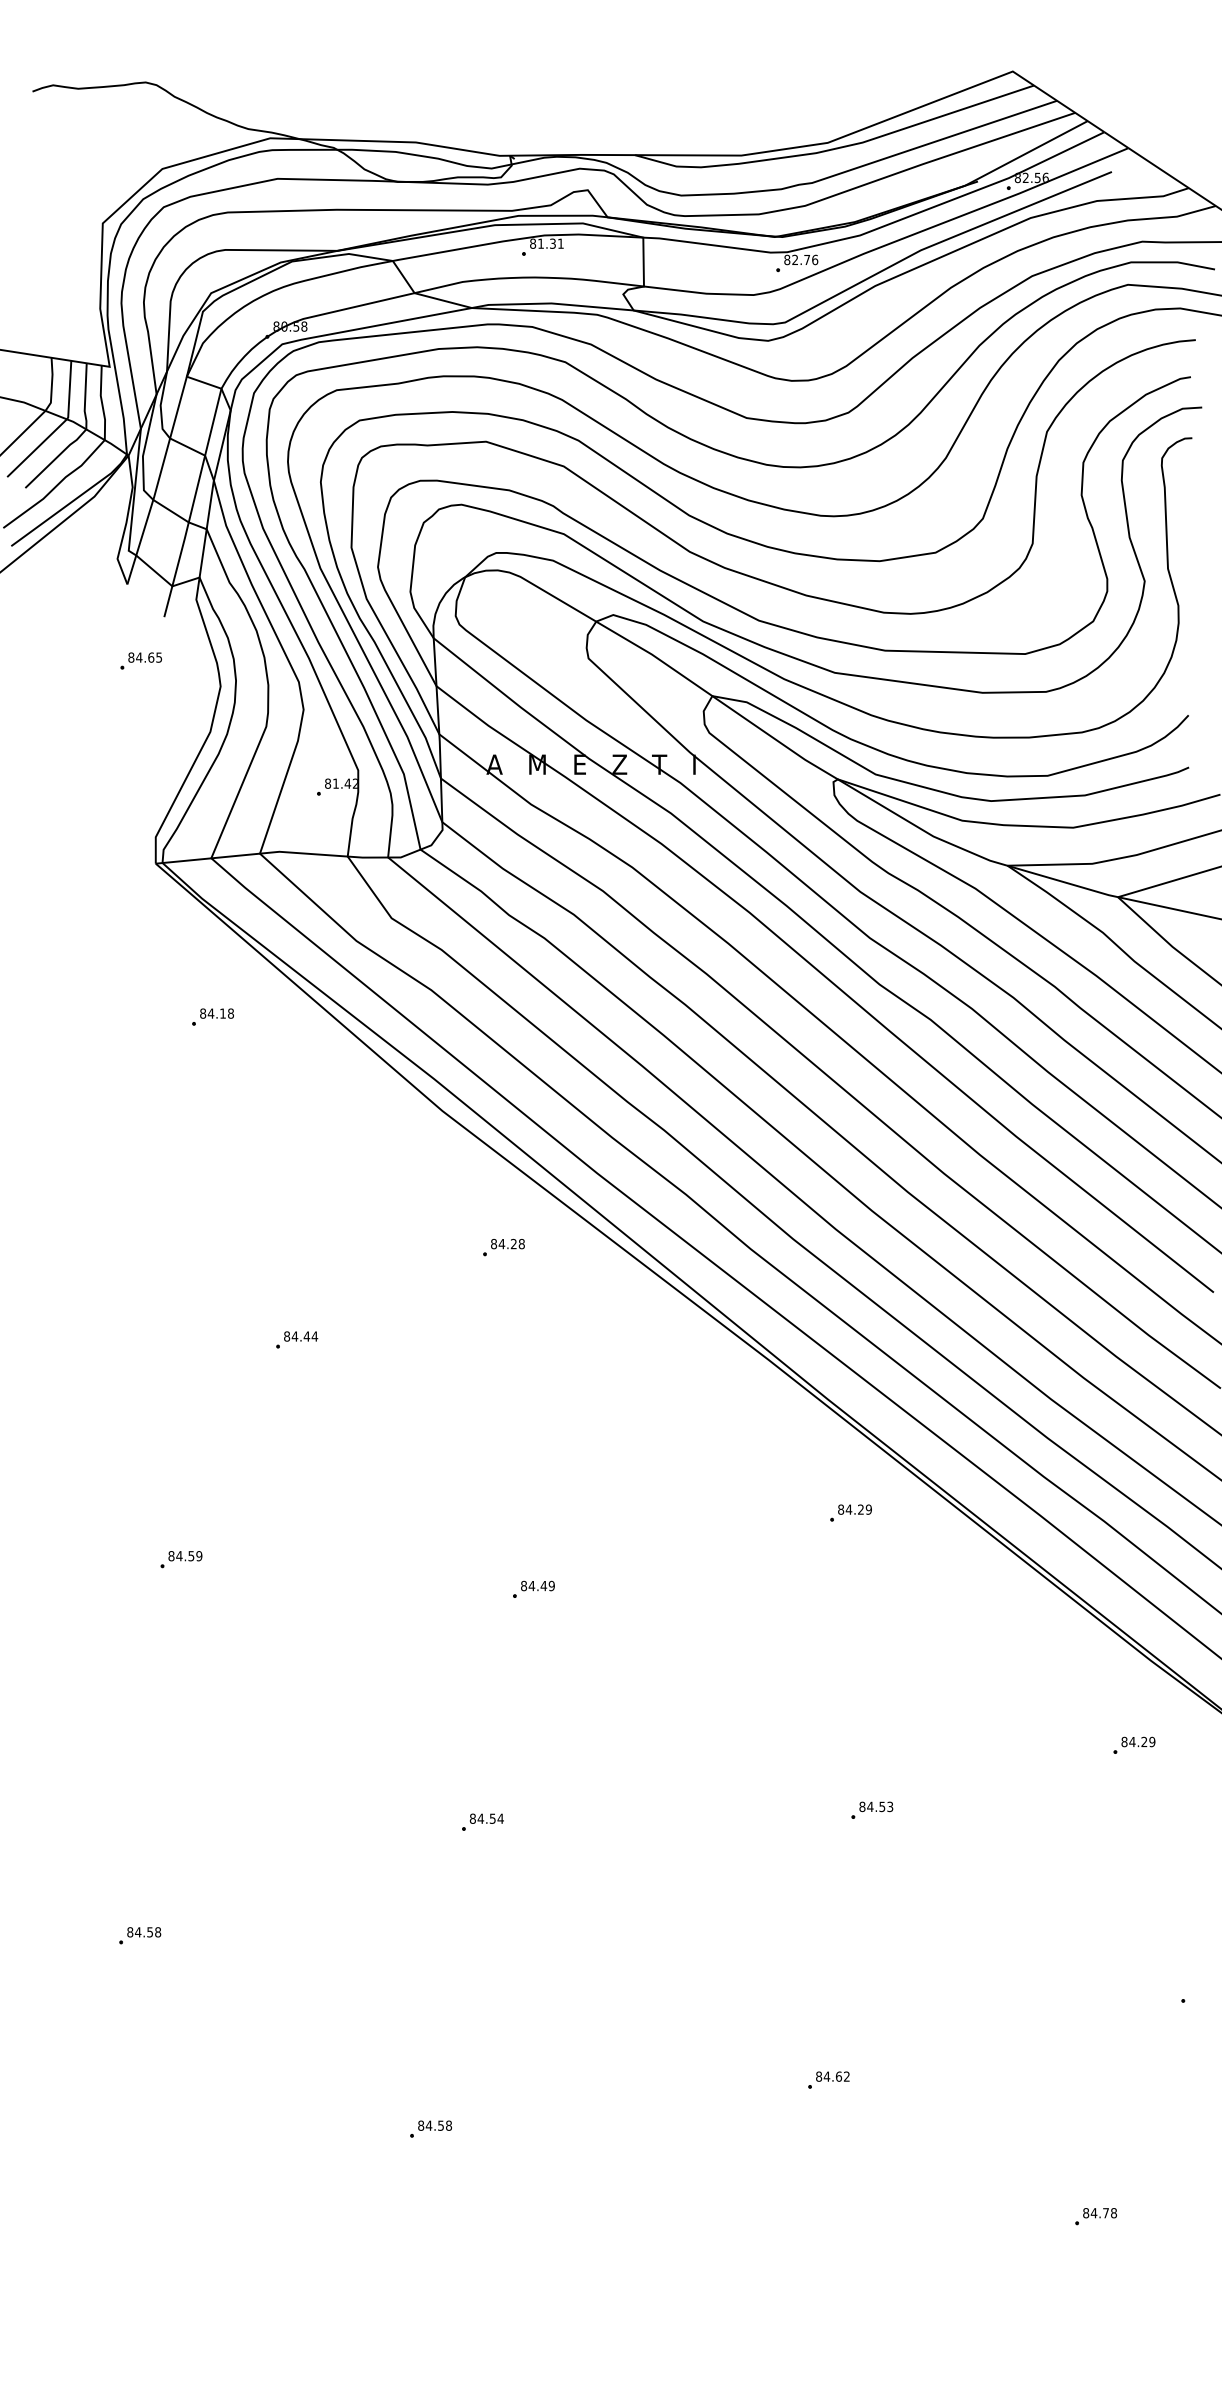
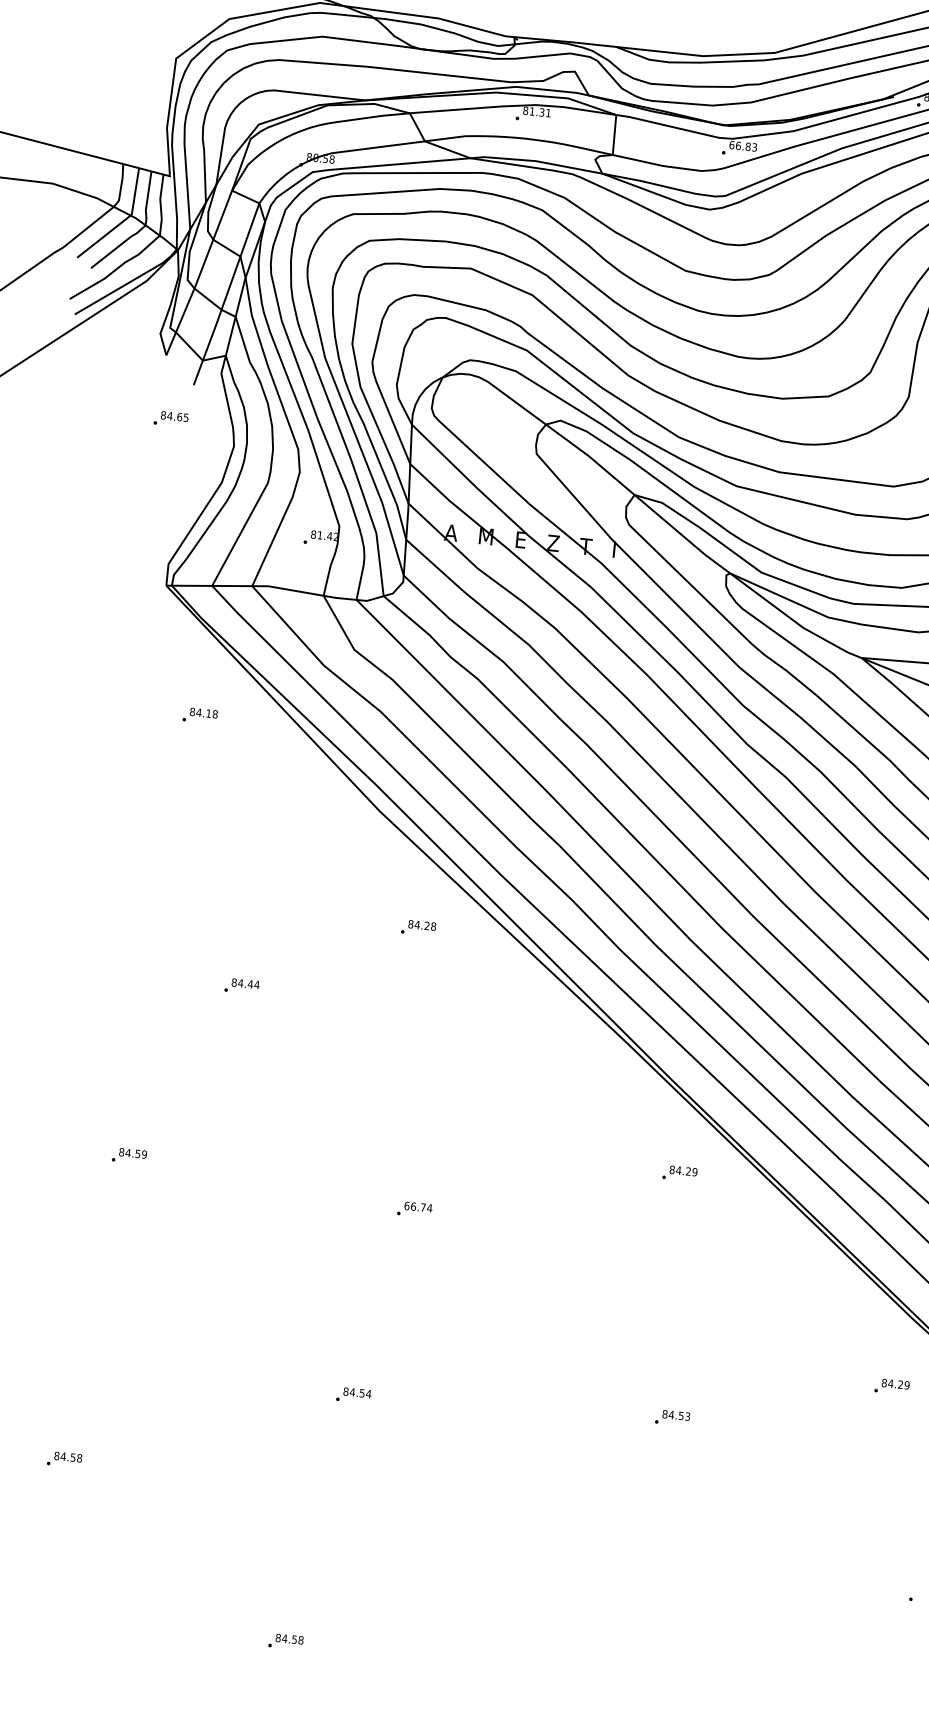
text: (801, 259) -> (743, 145), 82.76 -> 66.83
text: (538, 1585) -> (418, 1206), 84.49 -> 66.74
part: (828, 2079) -> (614, 1634), removed

